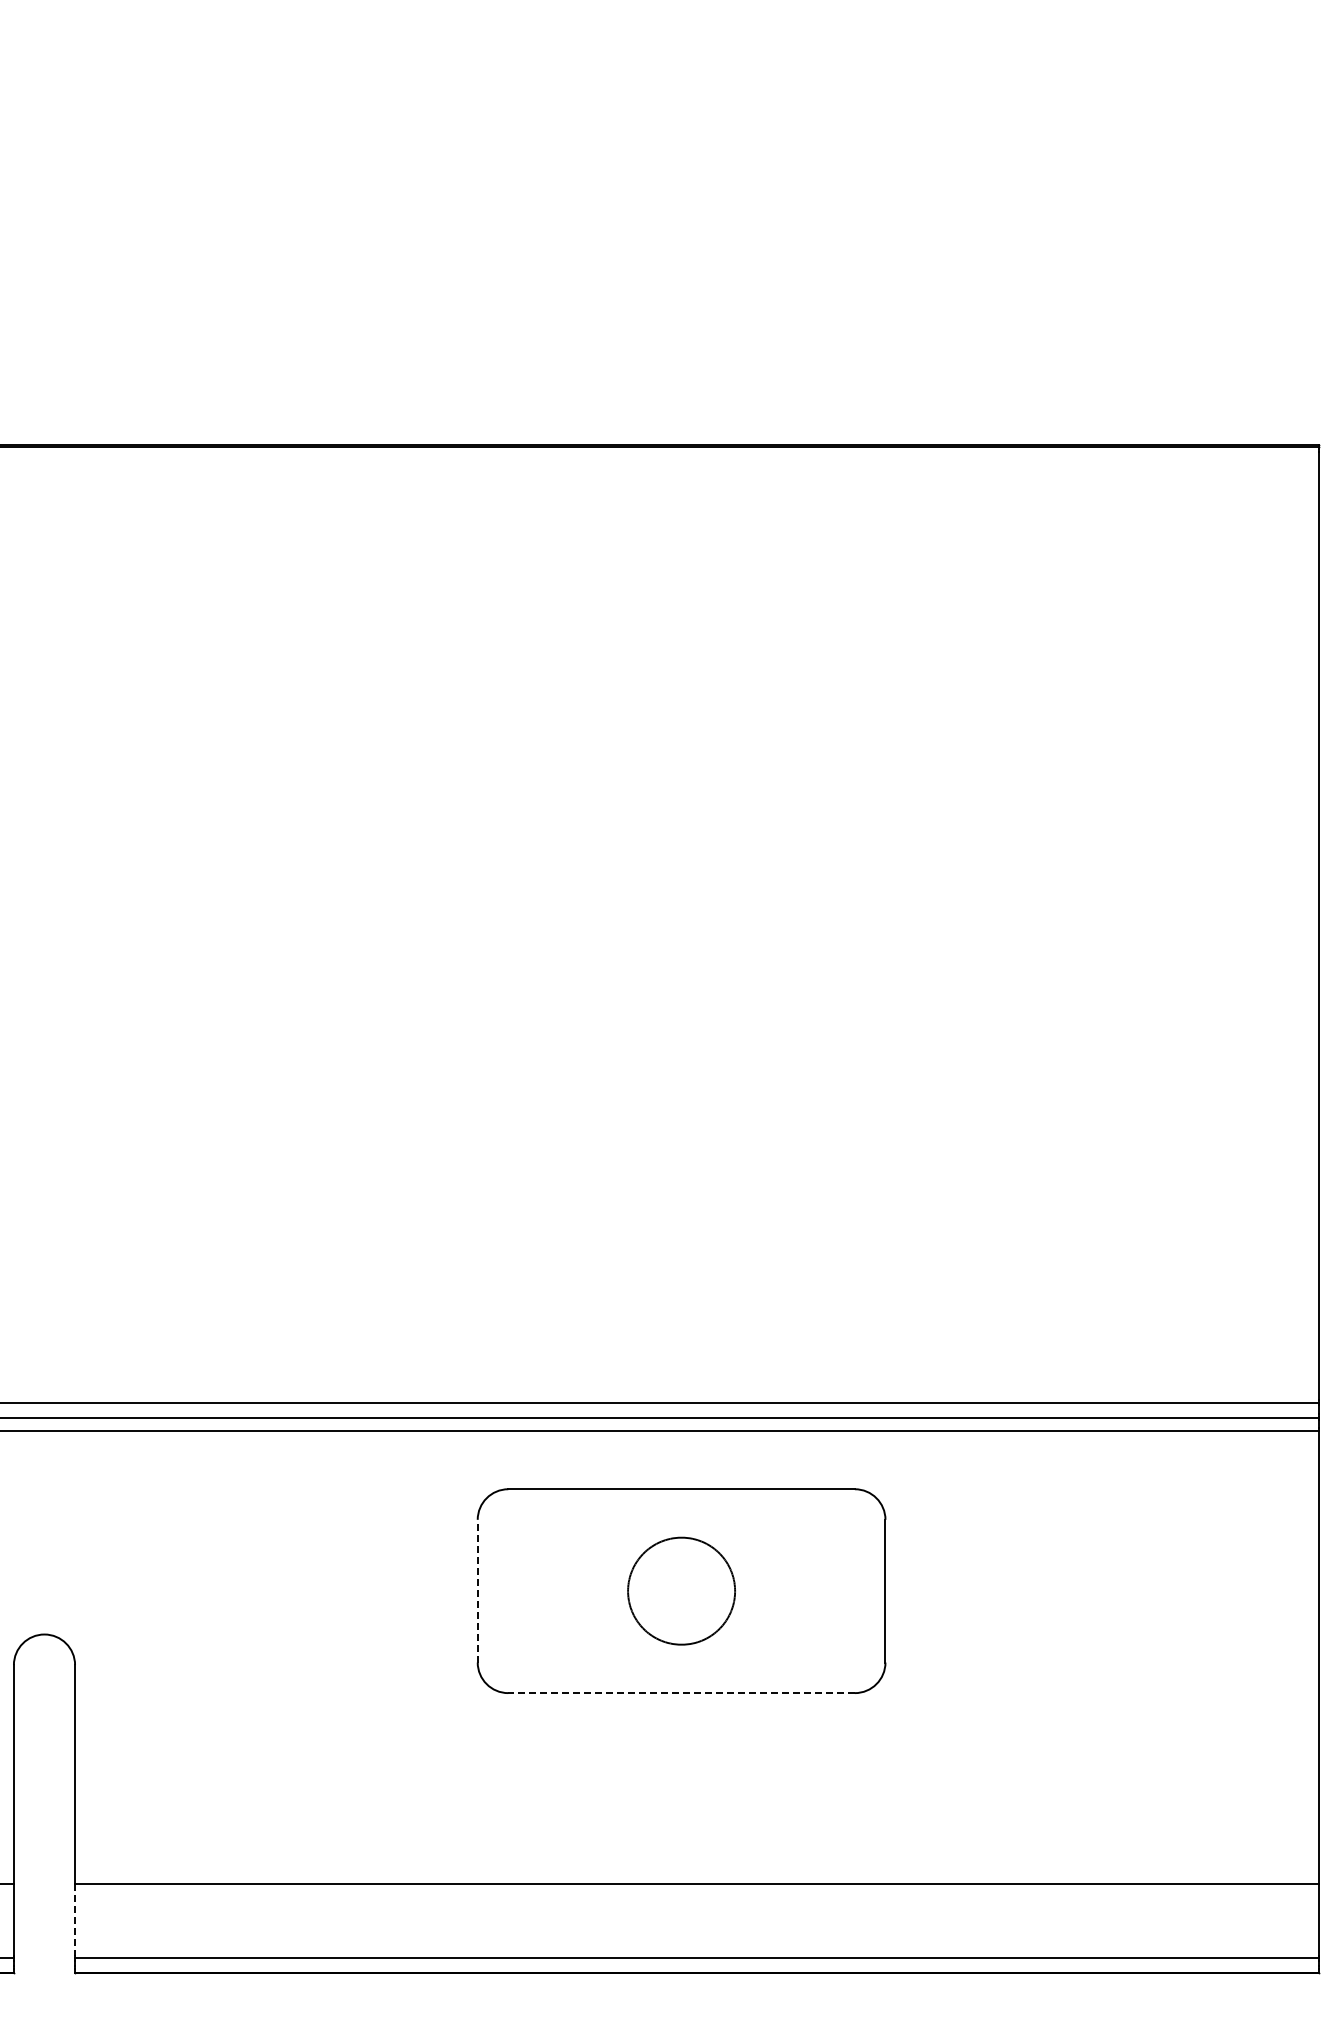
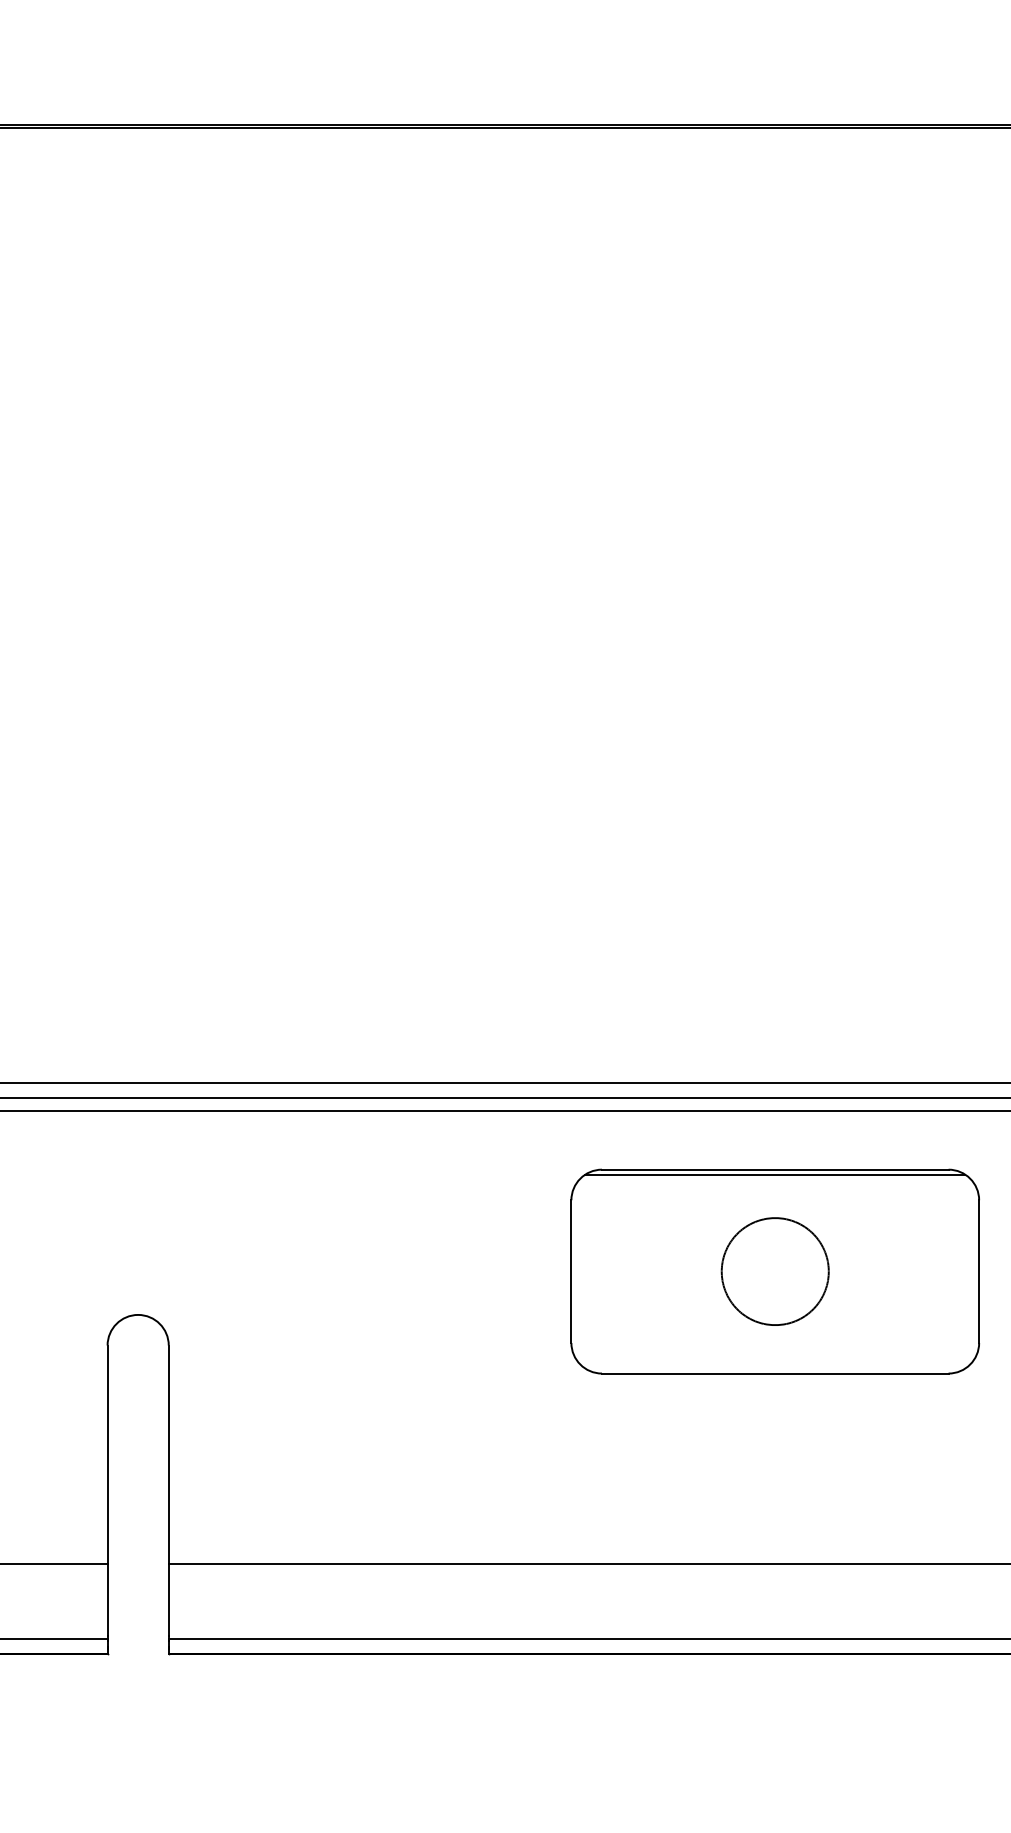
line: (681, 1494) -> (775, 1174), added
line: (477, 1590) -> (571, 1270), dashed -> solid
line: (681, 1693) -> (775, 1373), dashed -> solid
line: (75, 1919) -> (169, 1599), dashed -> solid

